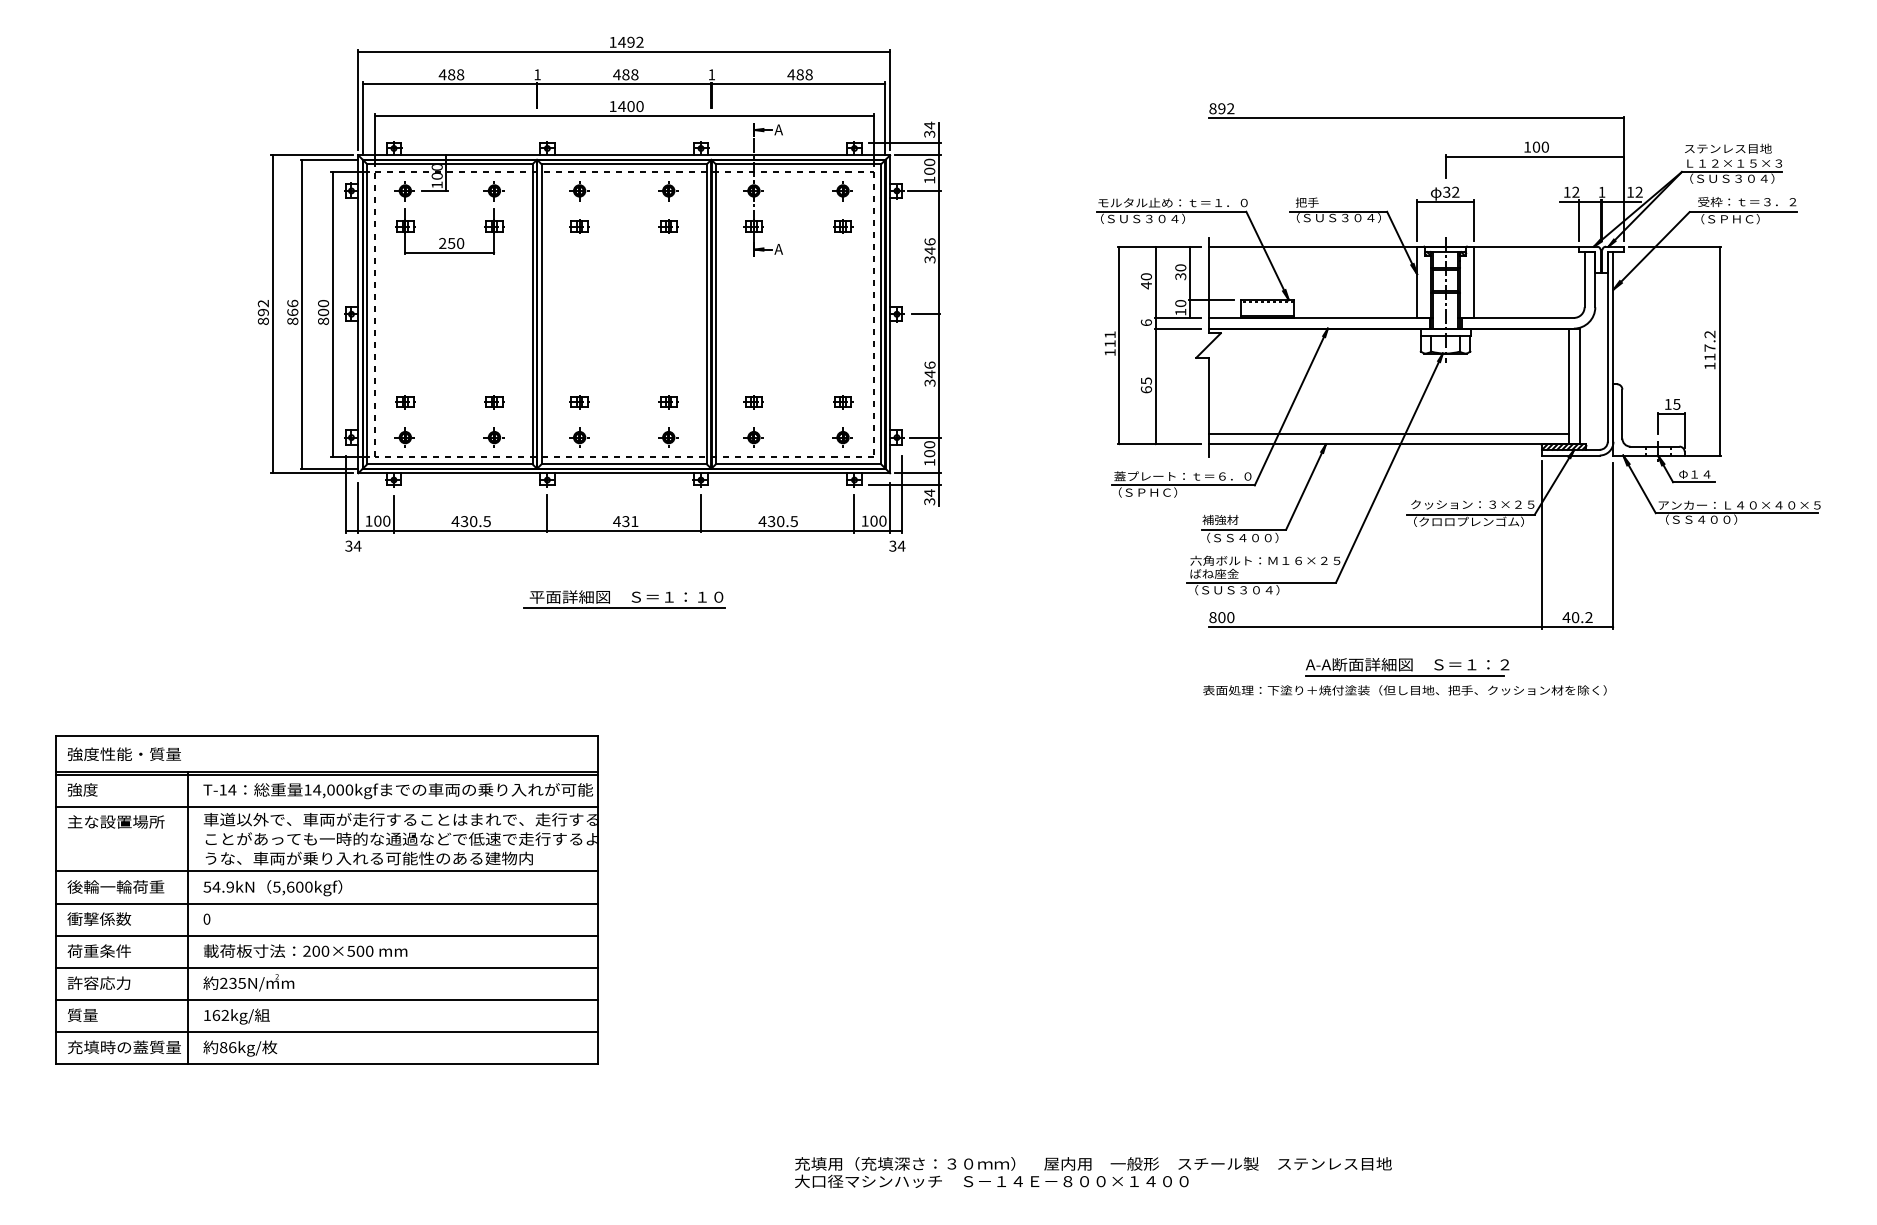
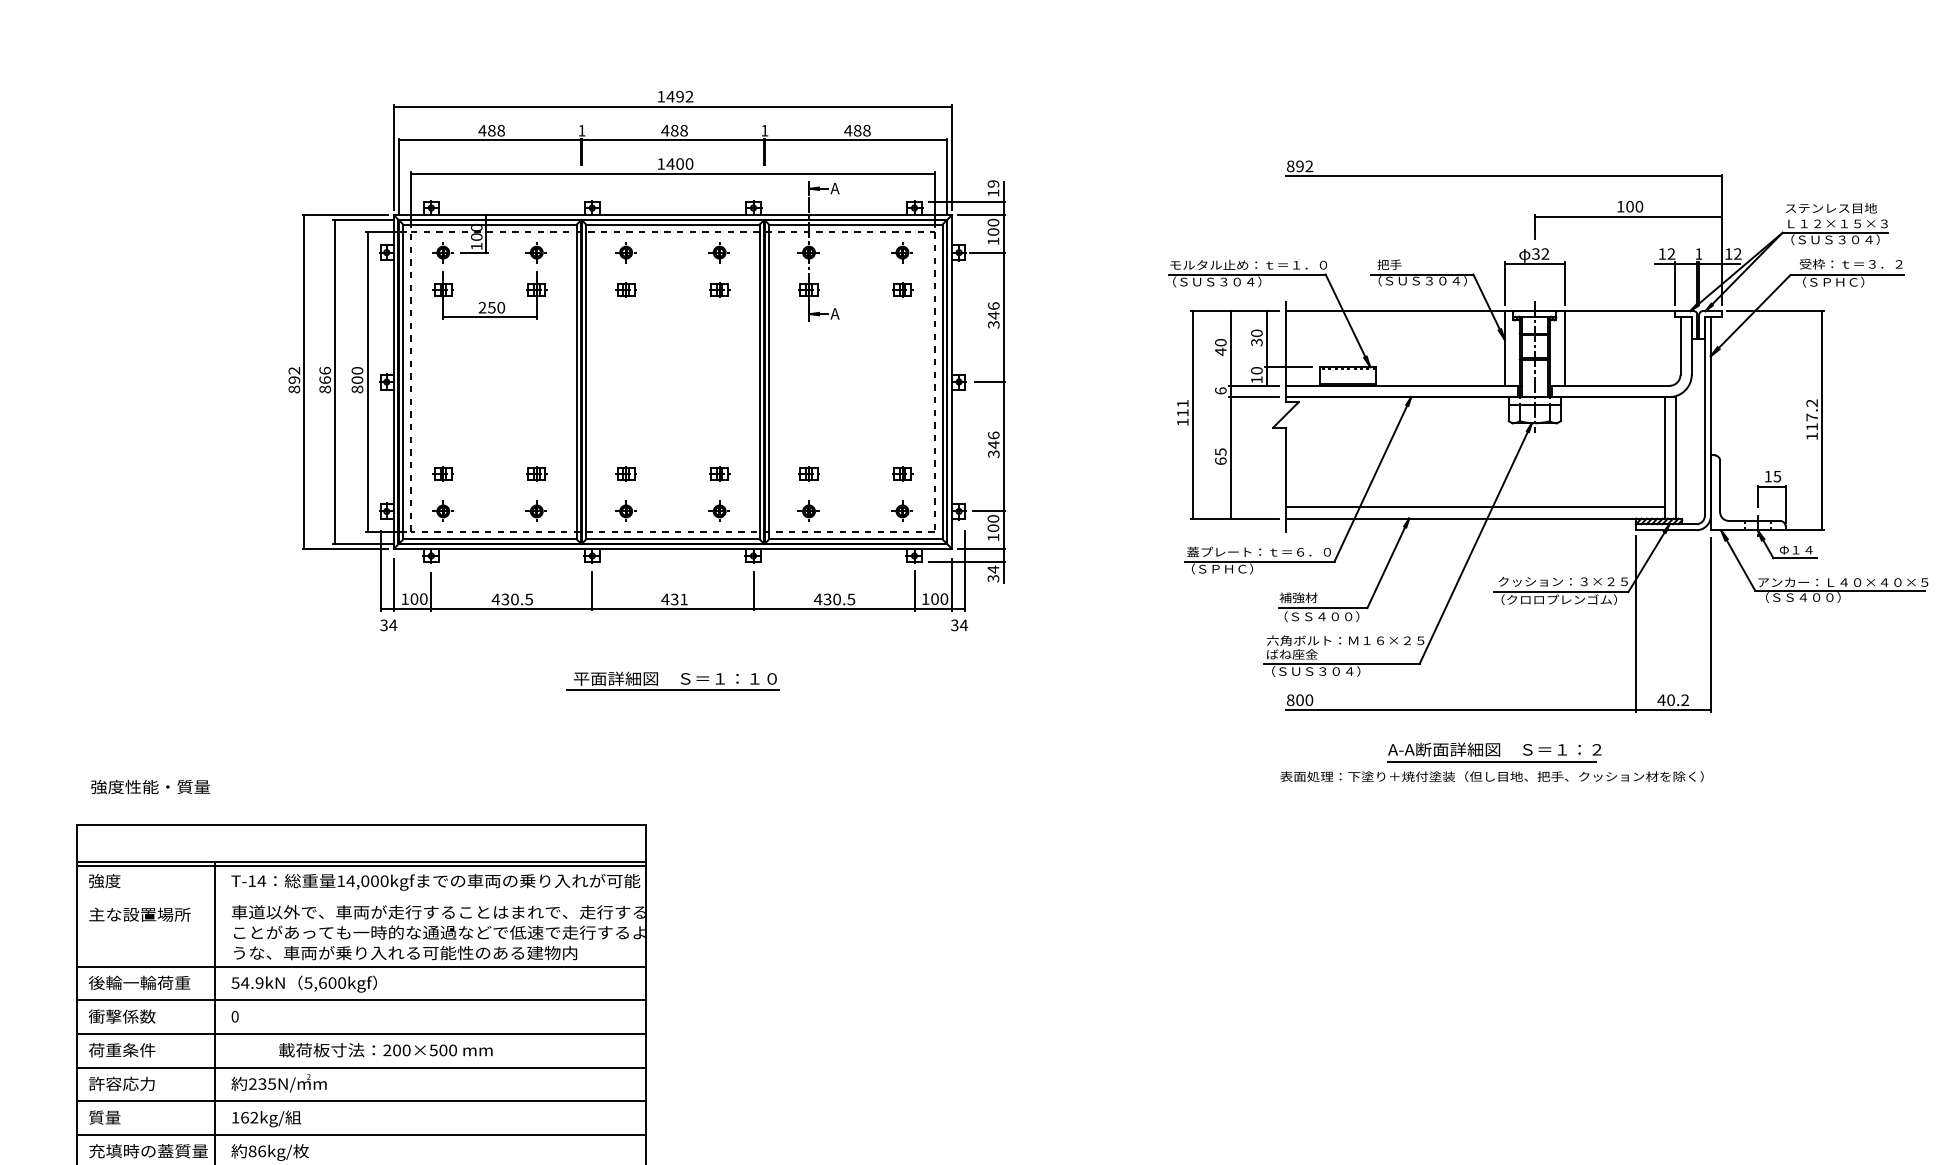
text: (929, 129) -> (993, 188), 34 -> 19
text: (123, 753) -> (149, 786), moved
line: (327, 807) -> (361, 899), removed
text: (305, 950) -> (385, 1049), moved

